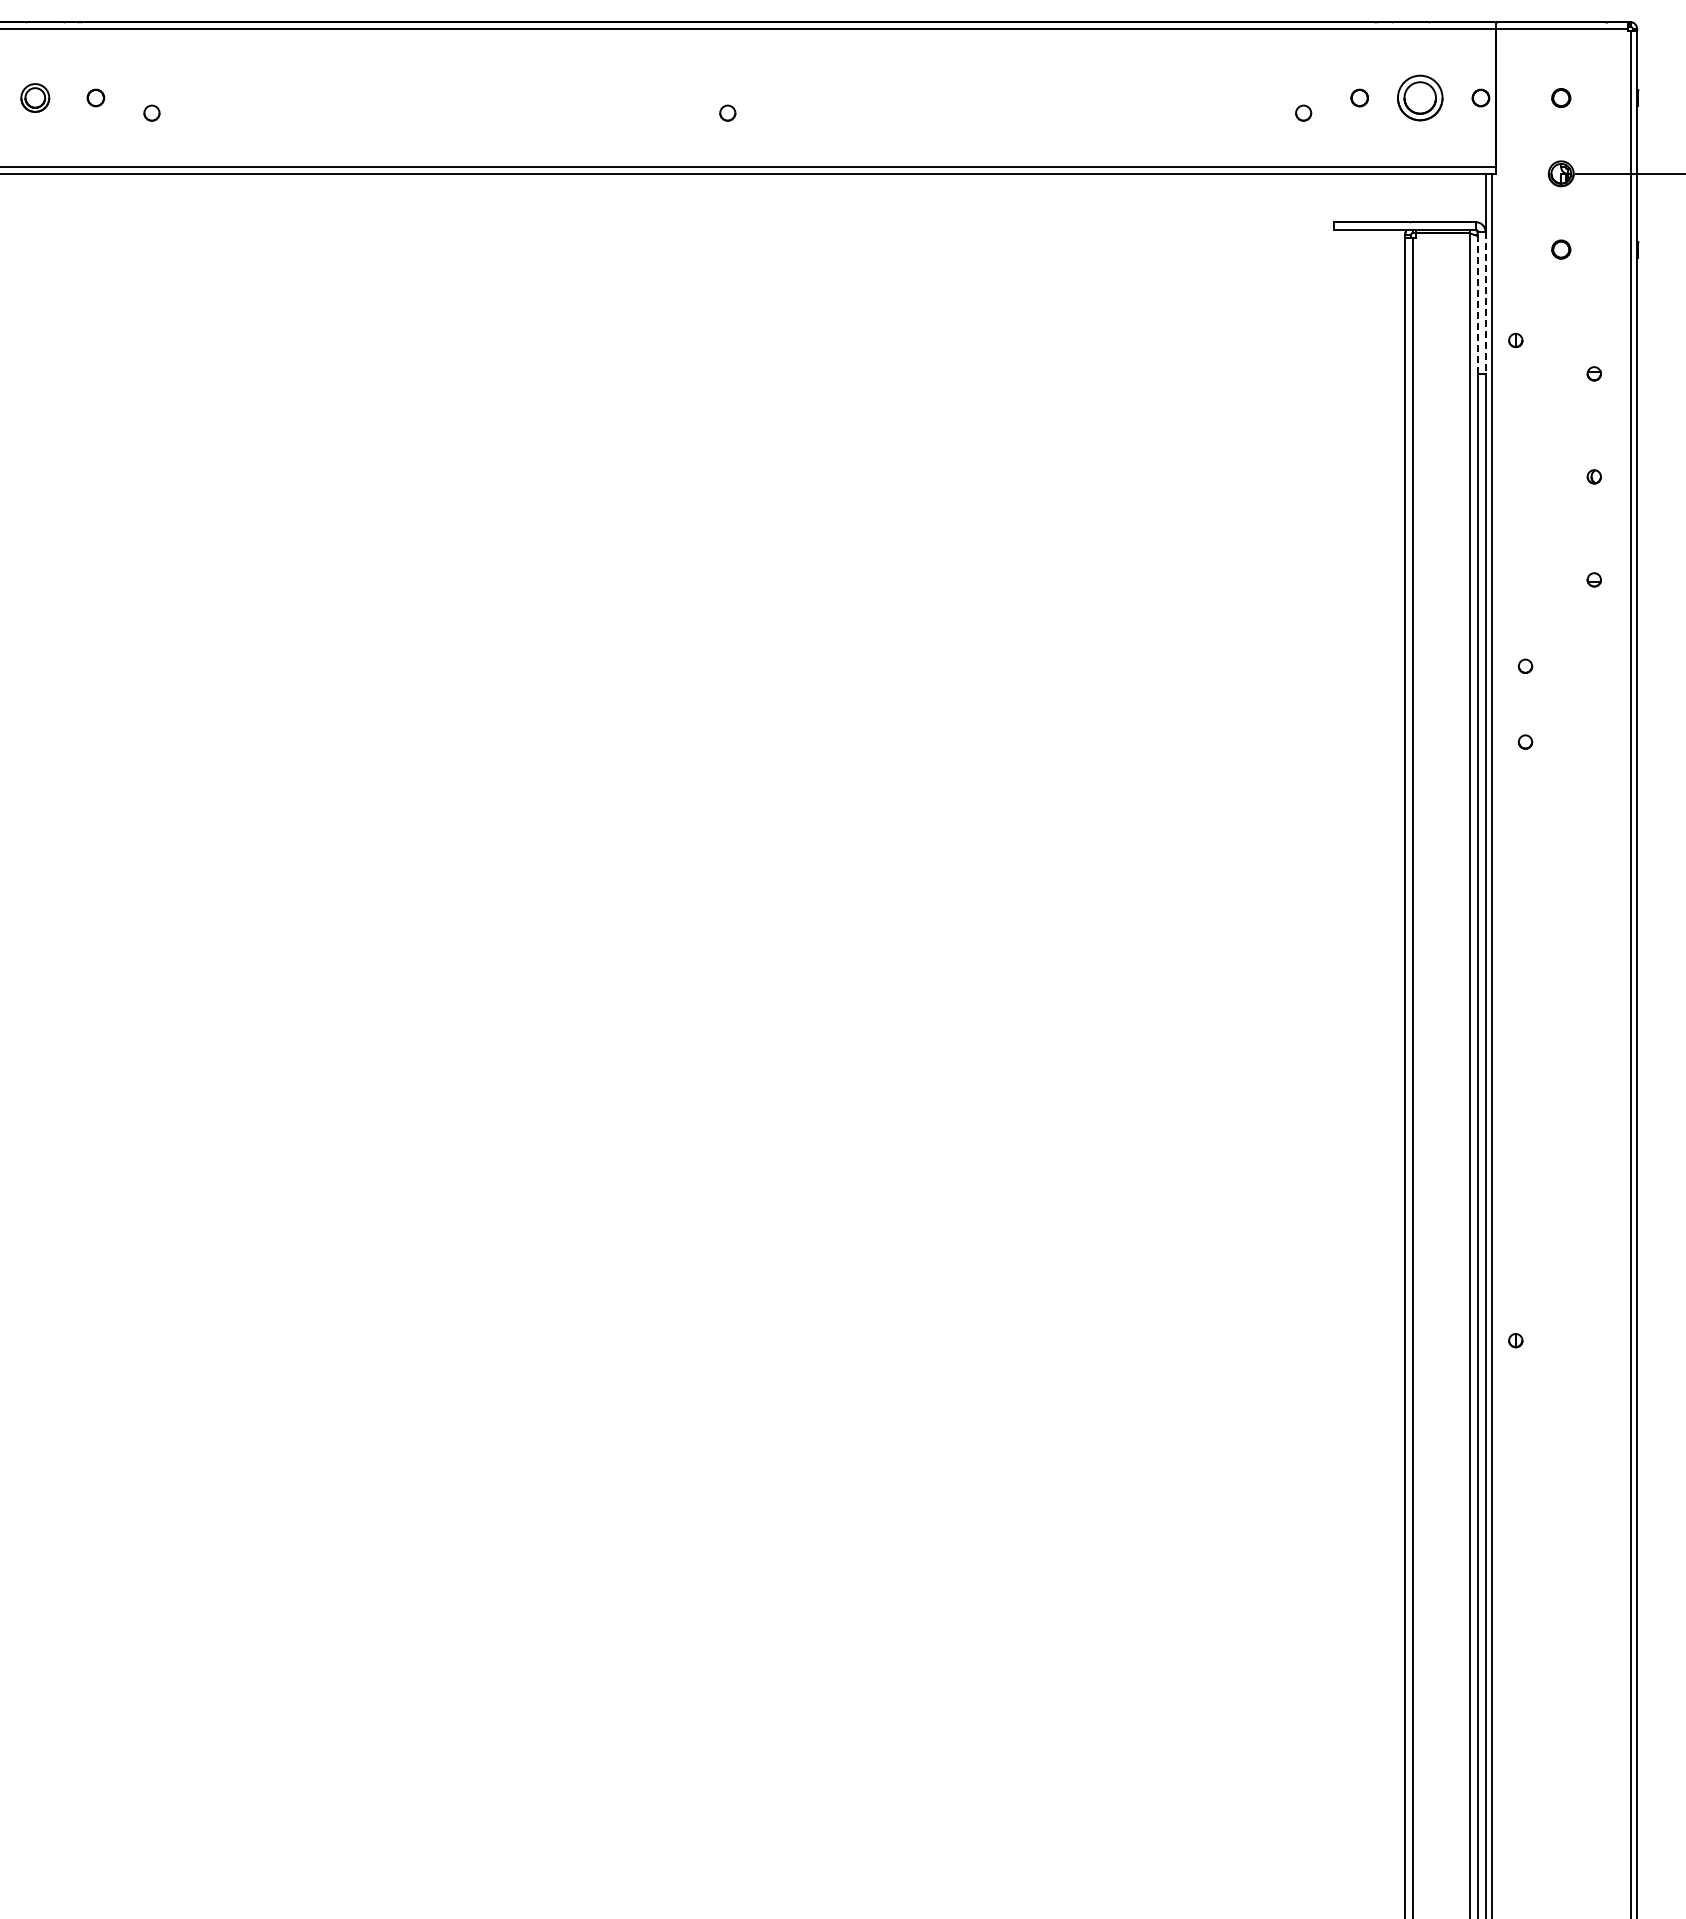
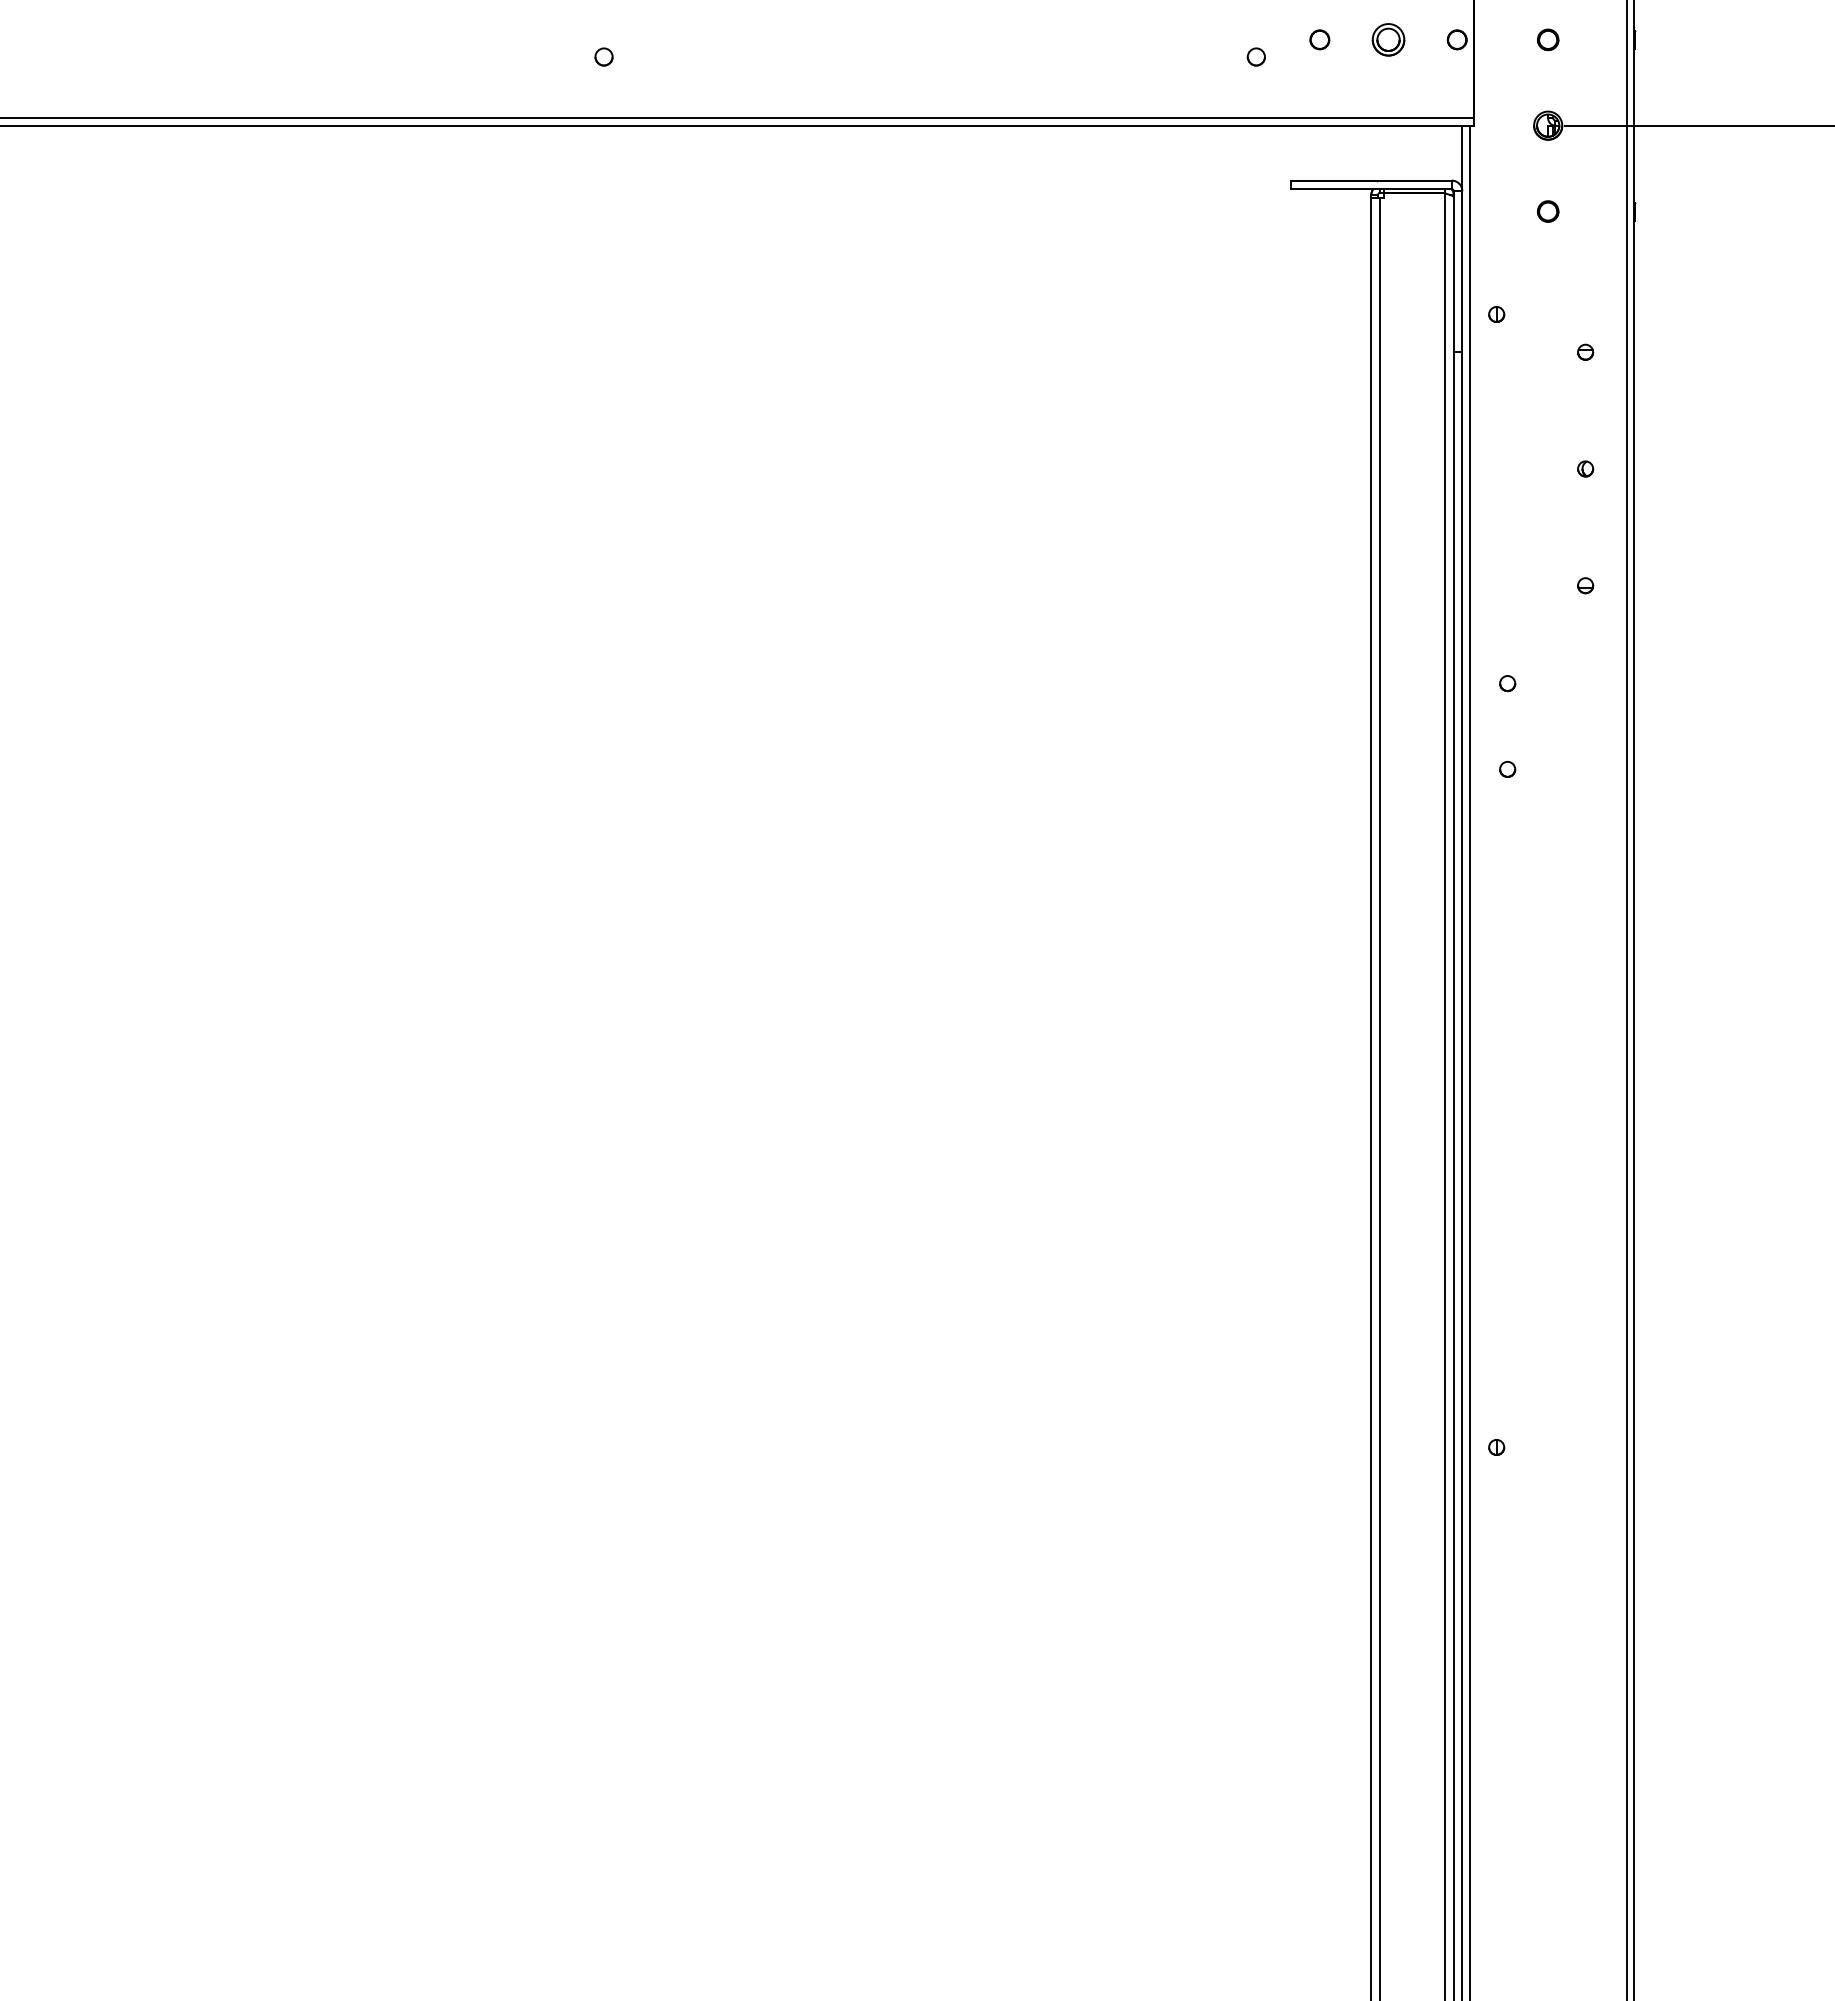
part: (1420, 97) -> (1388, 39), size x0.62
line: (1477, 302) -> (1453, 271), dashed -> solid
line: (1485, 303) -> (1462, 272), dashed -> solid

